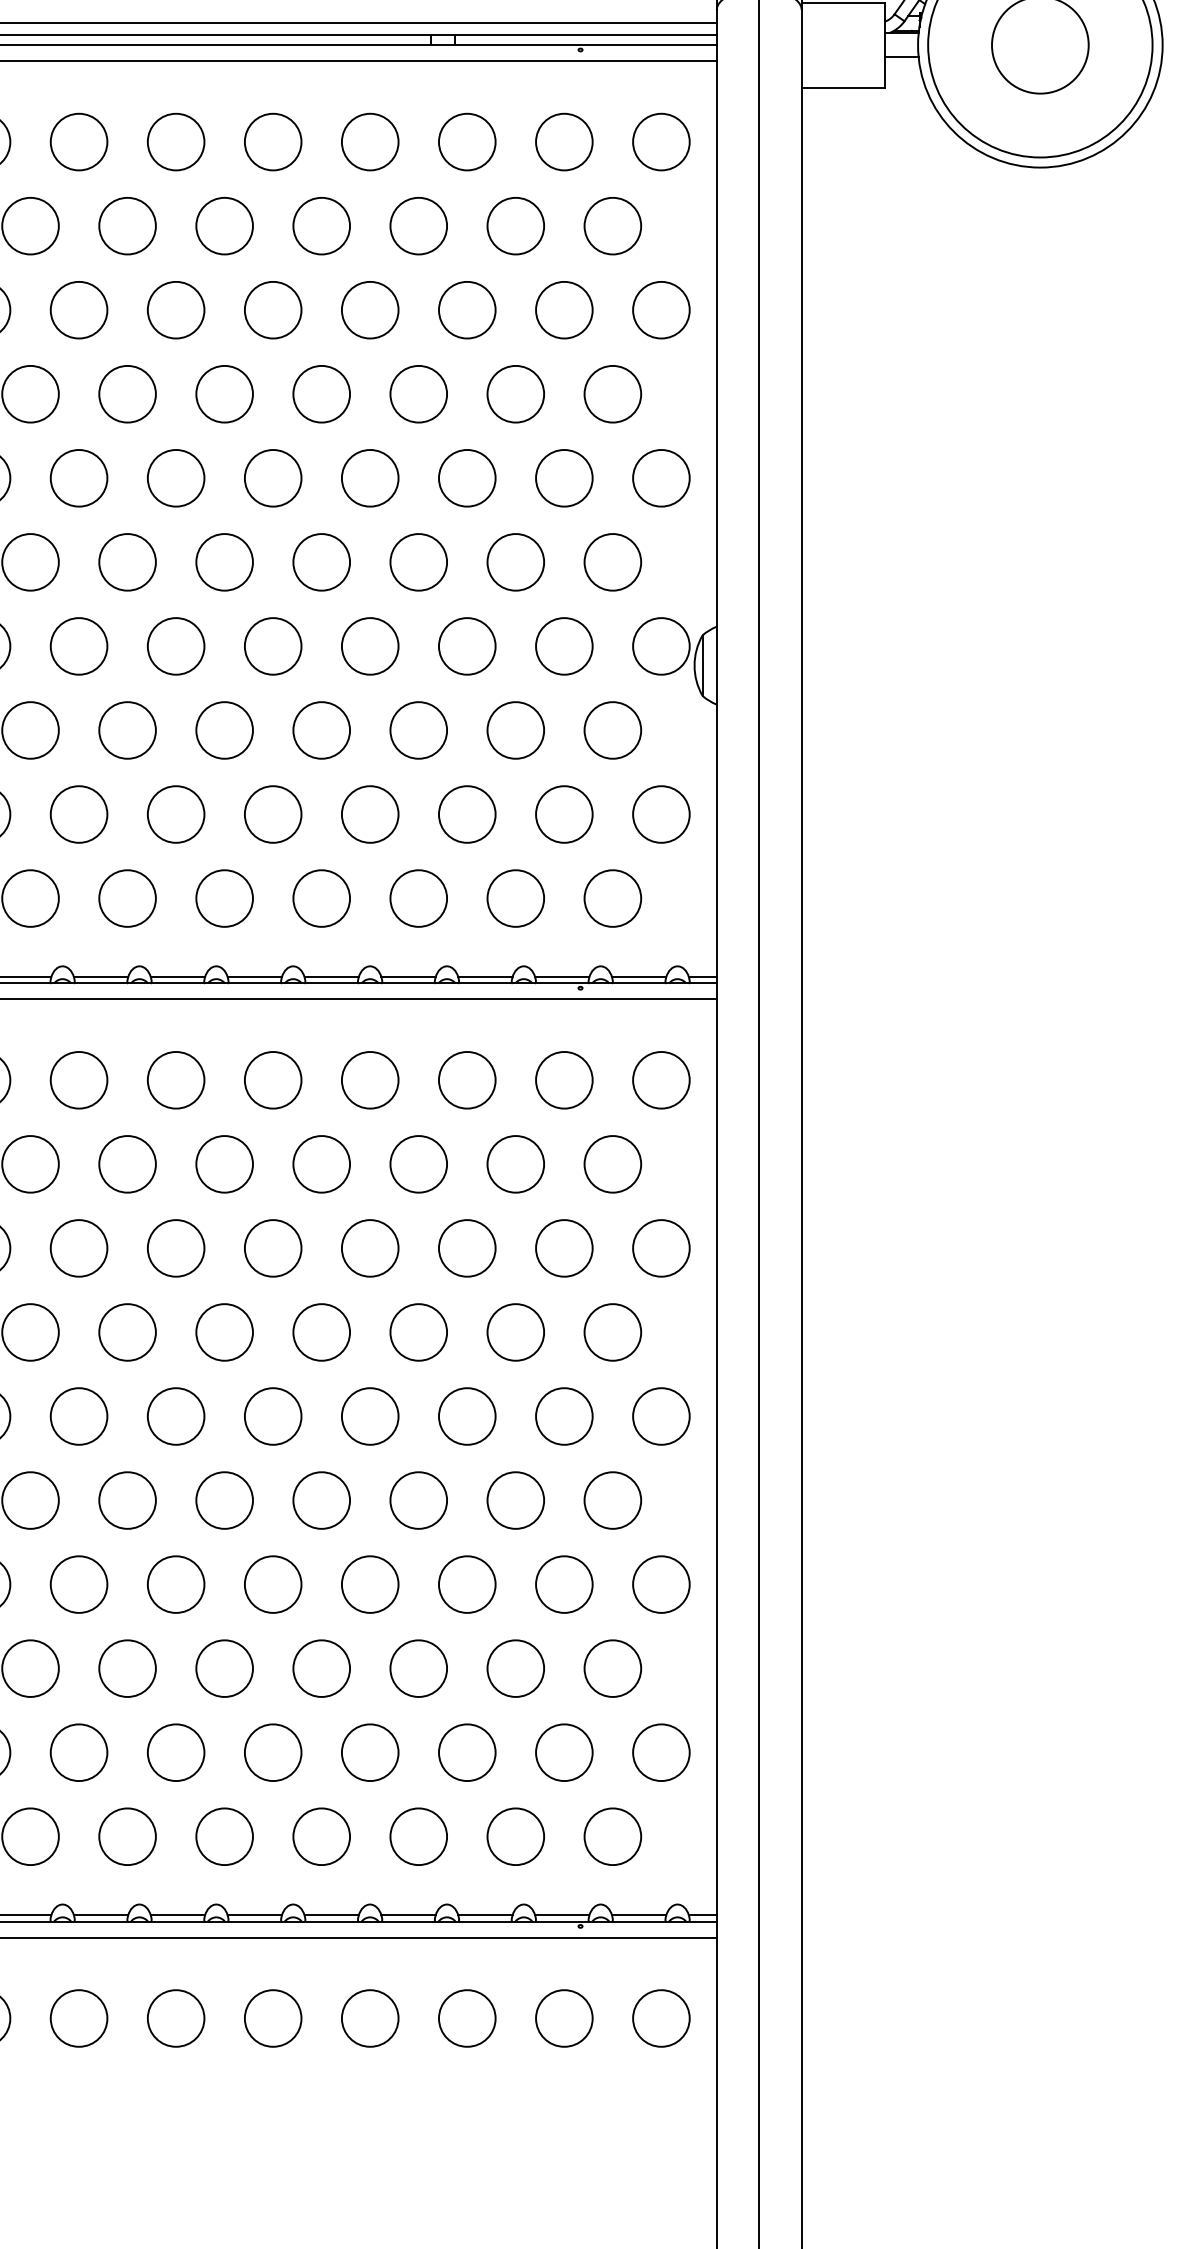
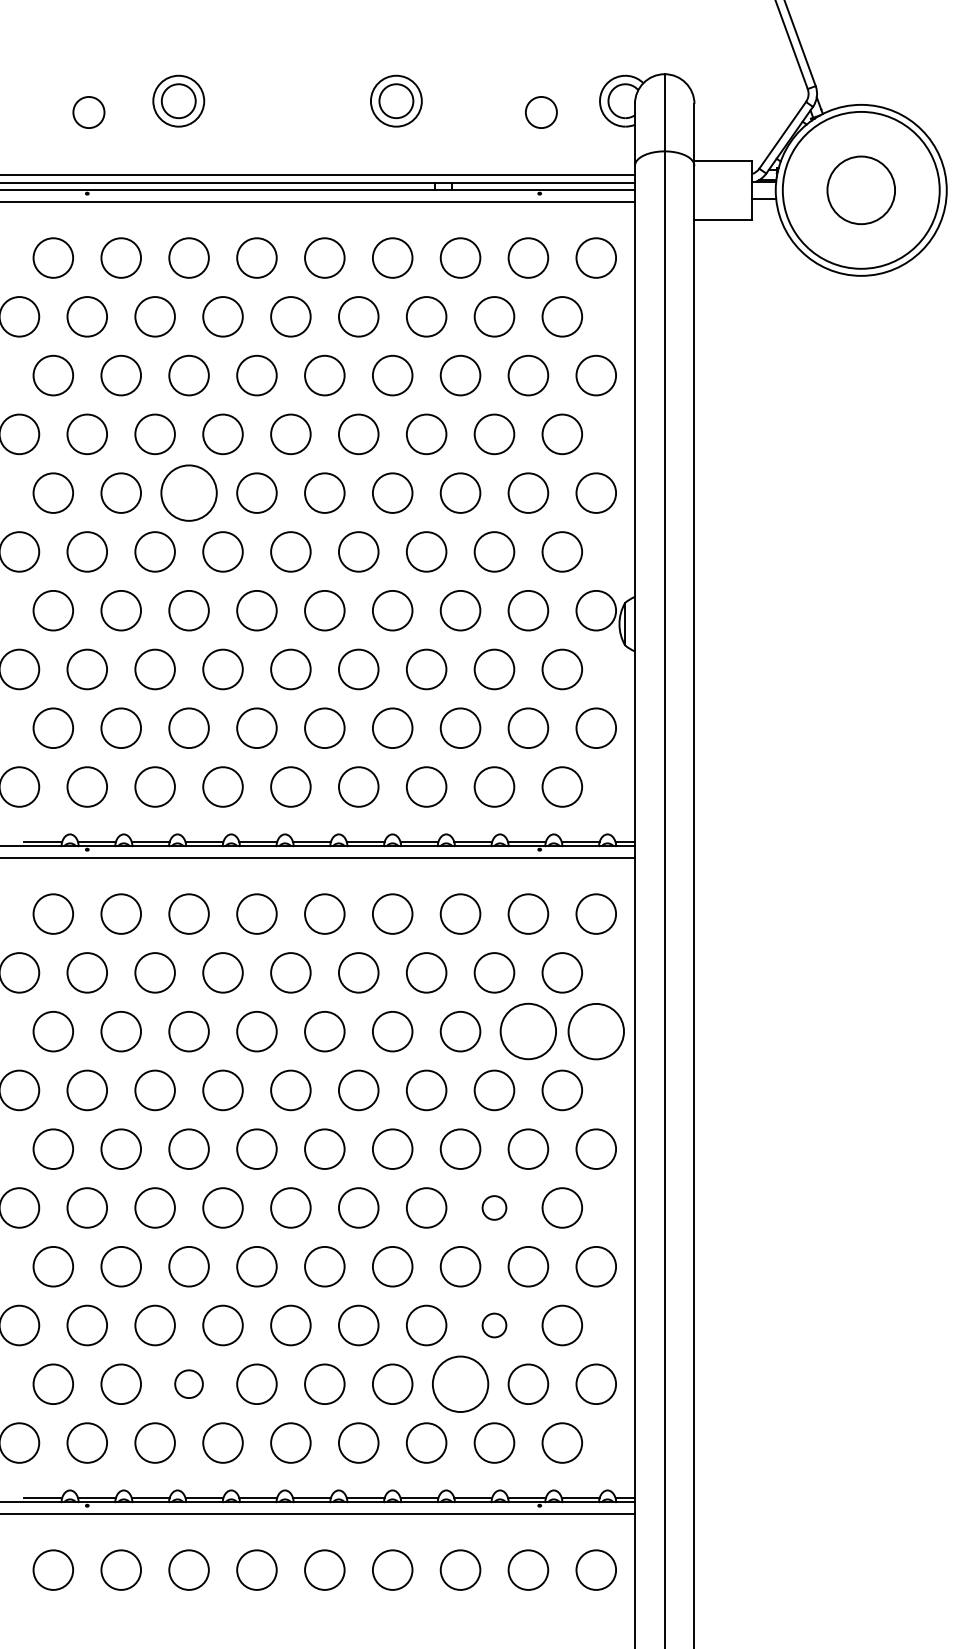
circle: (78, 477) -> (188, 492), size x1.4
circle: (564, 1248) -> (528, 1031), size x1.4
circle: (661, 1248) -> (596, 1031), size x1.4
circle: (515, 1499) -> (494, 1207), size x0.6
circle: (515, 1668) -> (494, 1325), size x0.6
circle: (78, 1751) -> (188, 1383), size x0.7
circle: (467, 1753) -> (460, 1384), size x1.4

